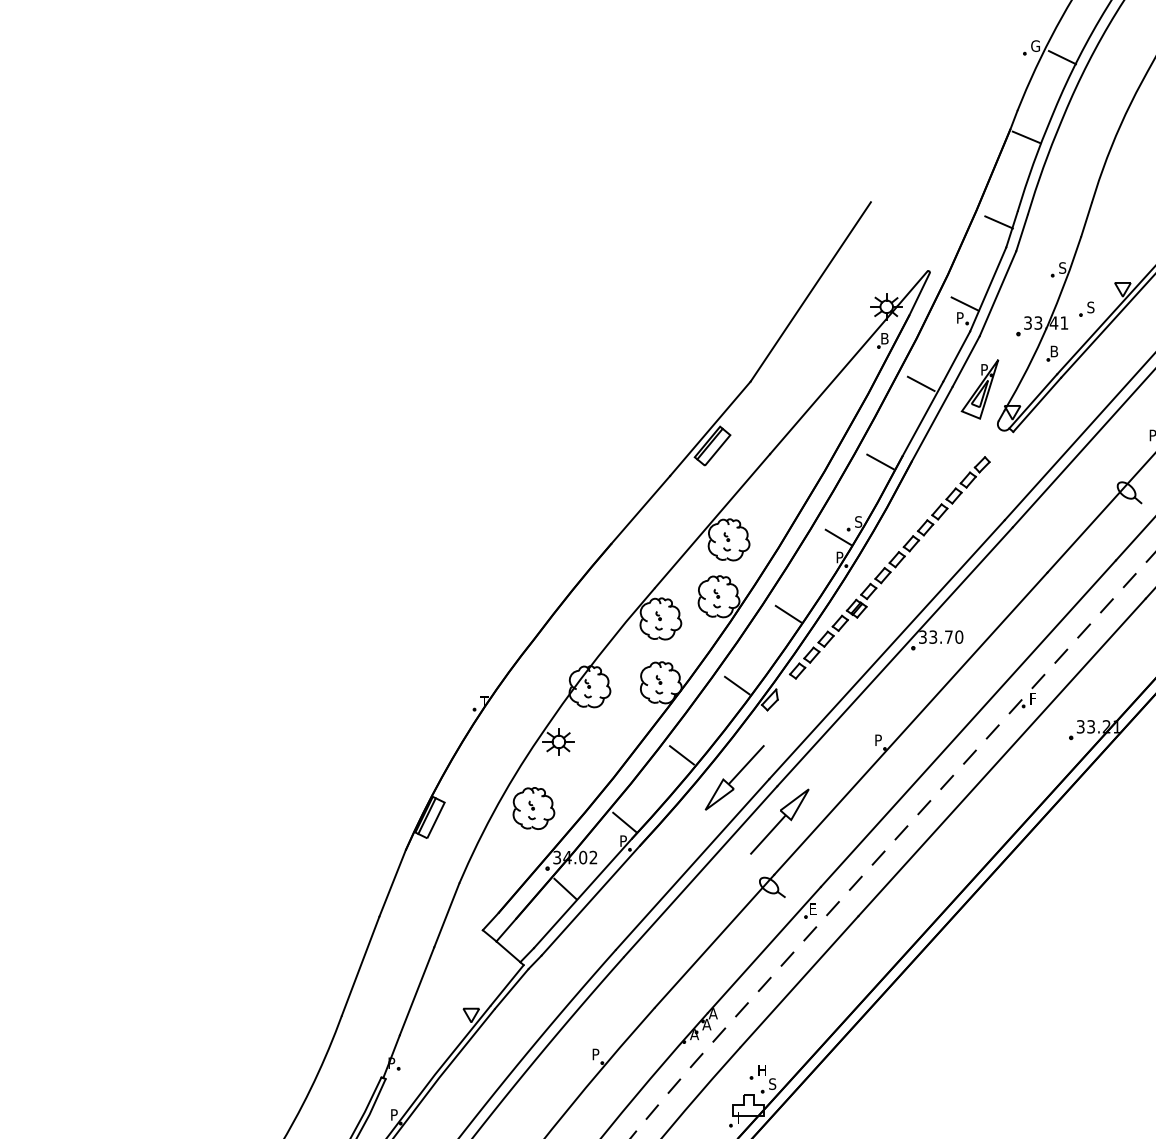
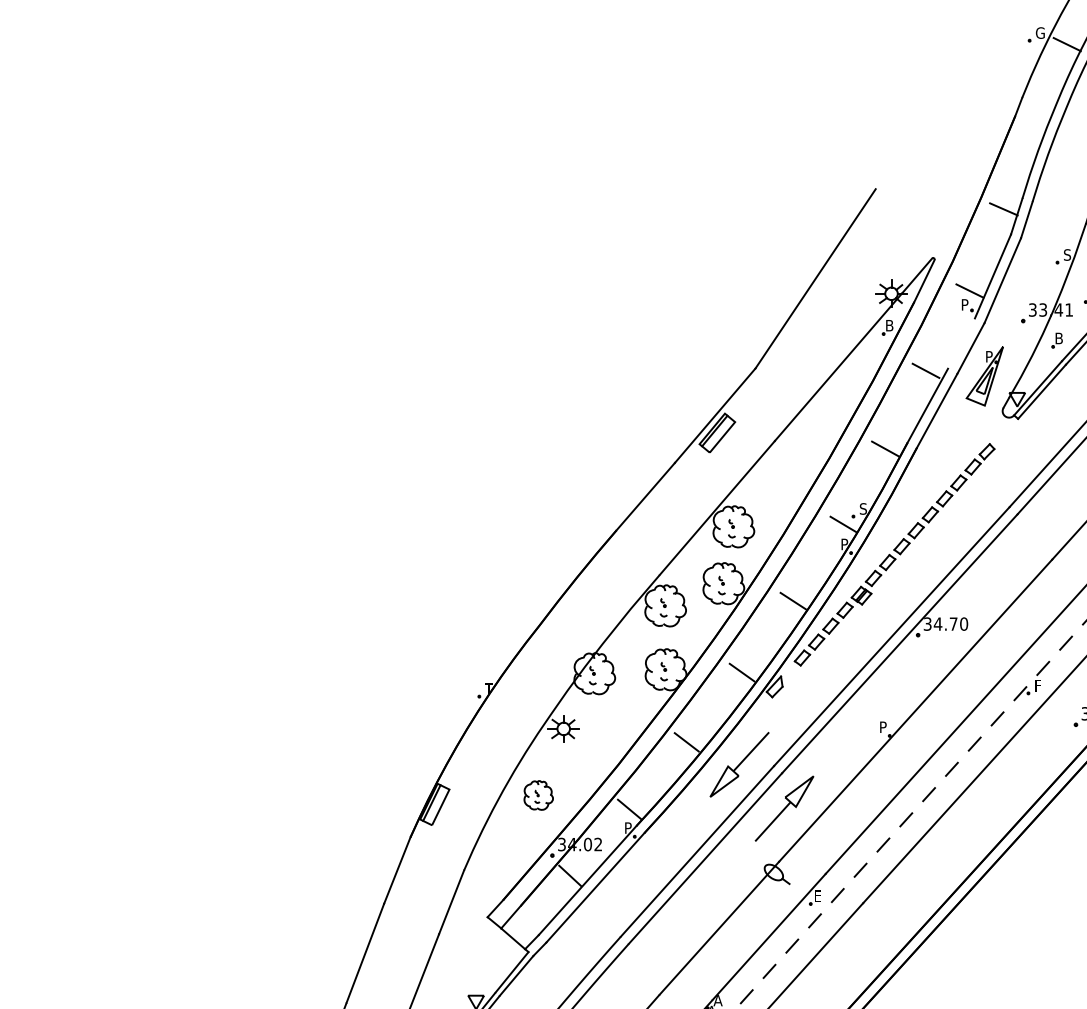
line: (1026, 137) -> (1031, 124), removed
line: (956, 356) -> (961, 343), removed
text: (933, 636) -> (938, 623), 33.70 -> 34.70
part: (533, 808) -> (538, 795), size x0.7

